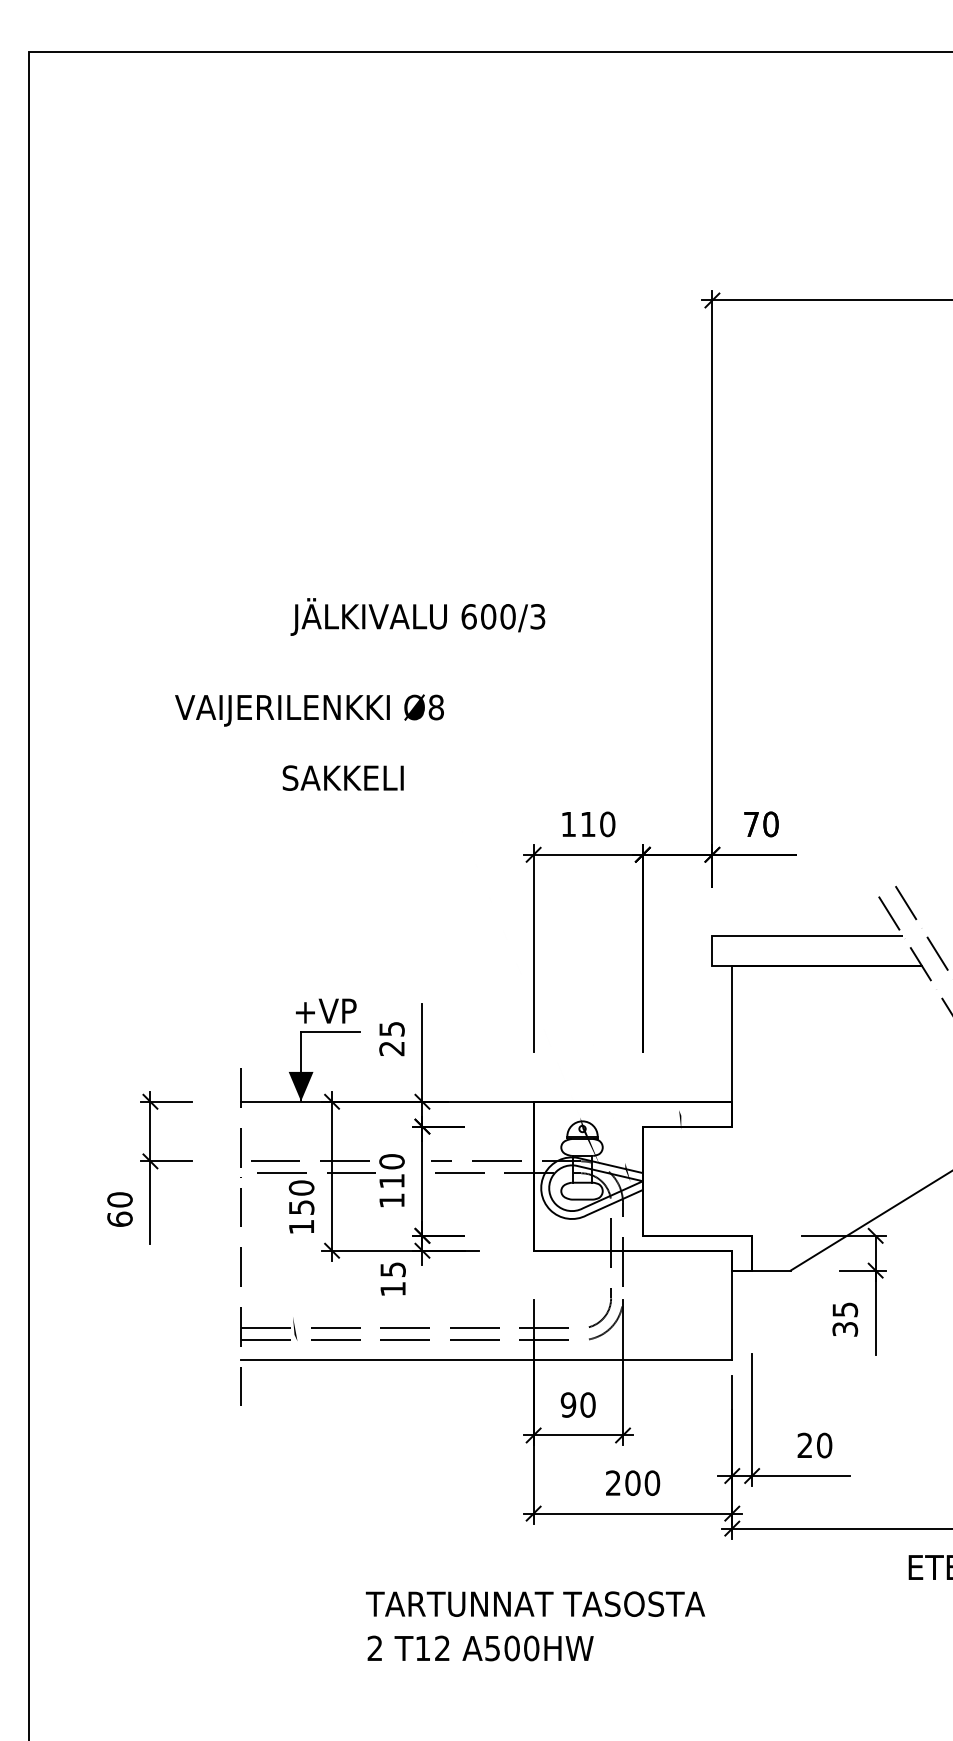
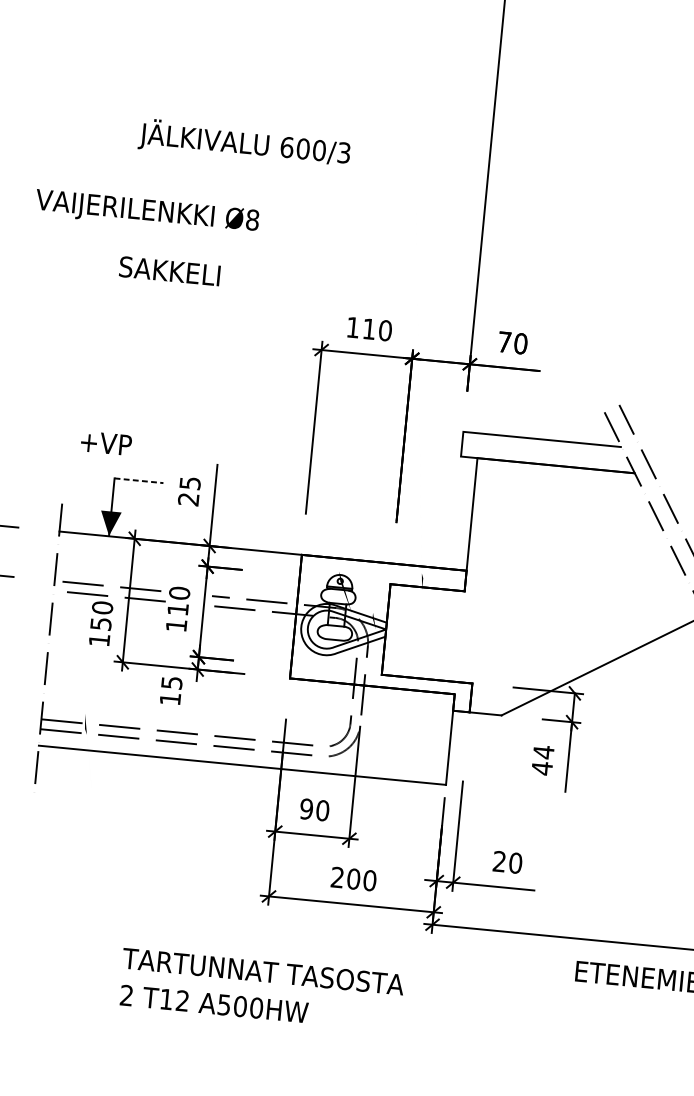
text: (326, 1010) -> (106, 442), moved
line: (331, 1031) -> (139, 480), solid -> dashed
text: (845, 1319) -> (543, 760), 35 -> 44

